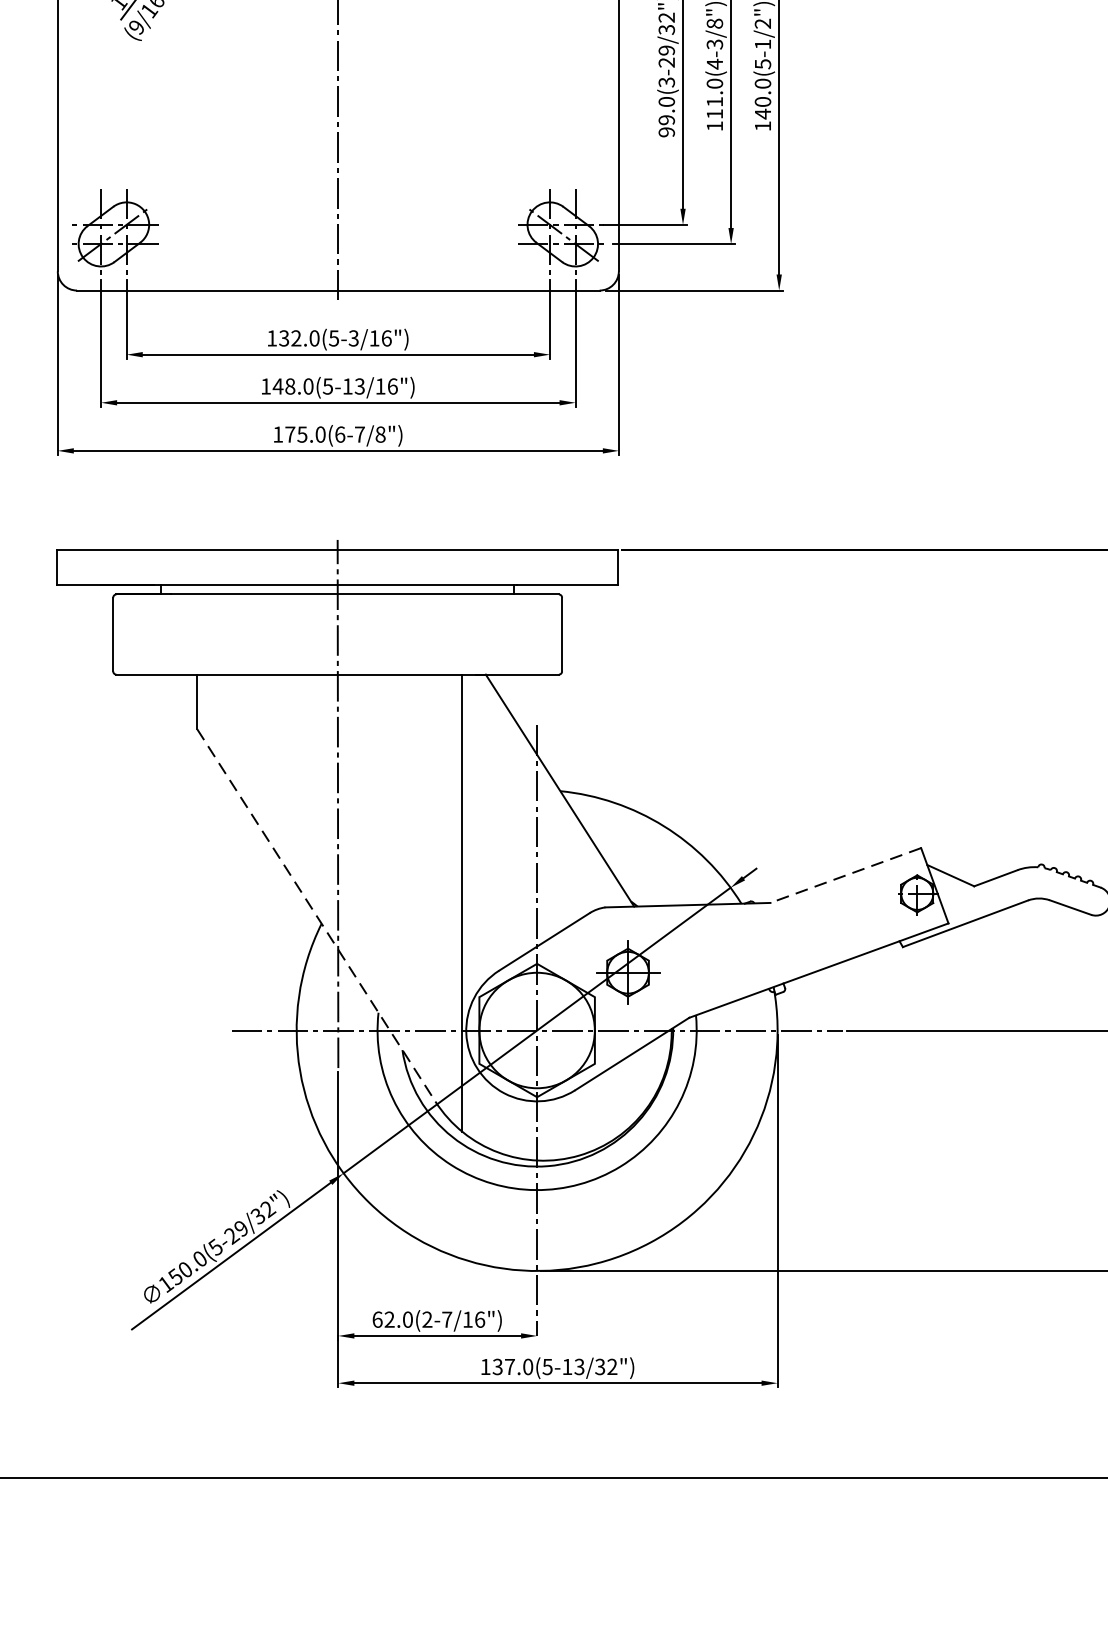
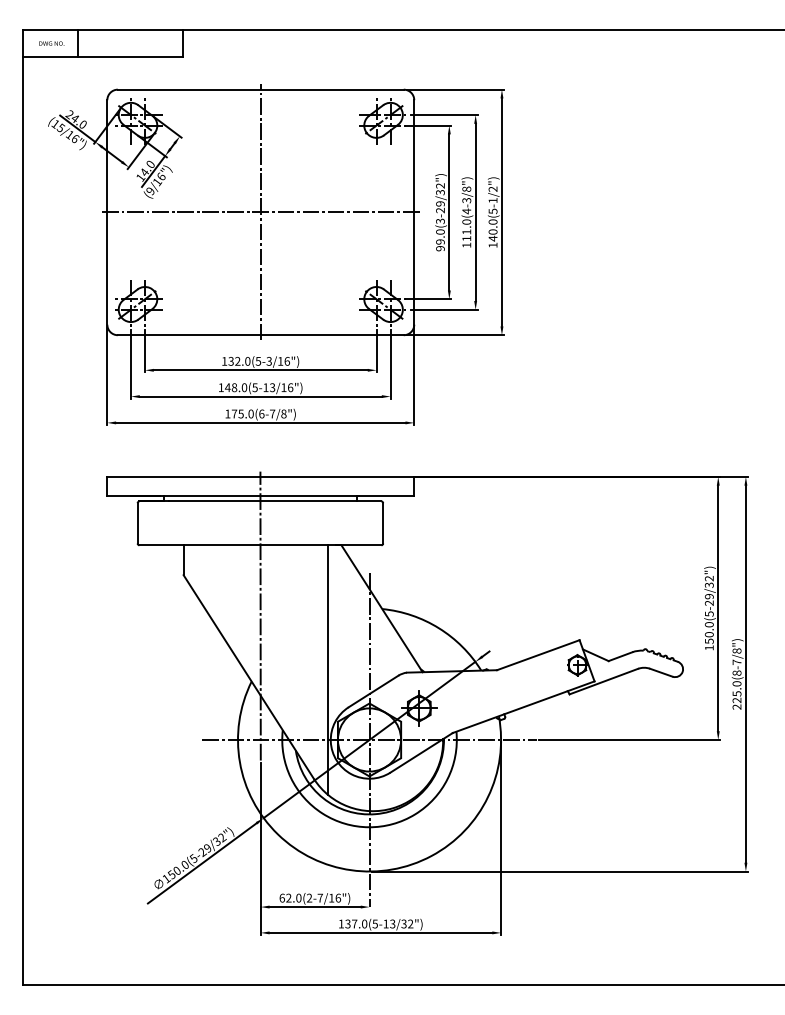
line: (337, 66) -> (260, 212), added
line: (846, 876) -> (538, 655), dashed -> solid
line: (315, 916) -> (248, 677), dashed -> solid

